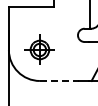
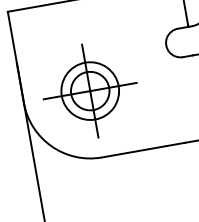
part: (39, 49) -> (89, 90), size x1.43
line: (59, 80) -> (143, 149), dashed -> solid

